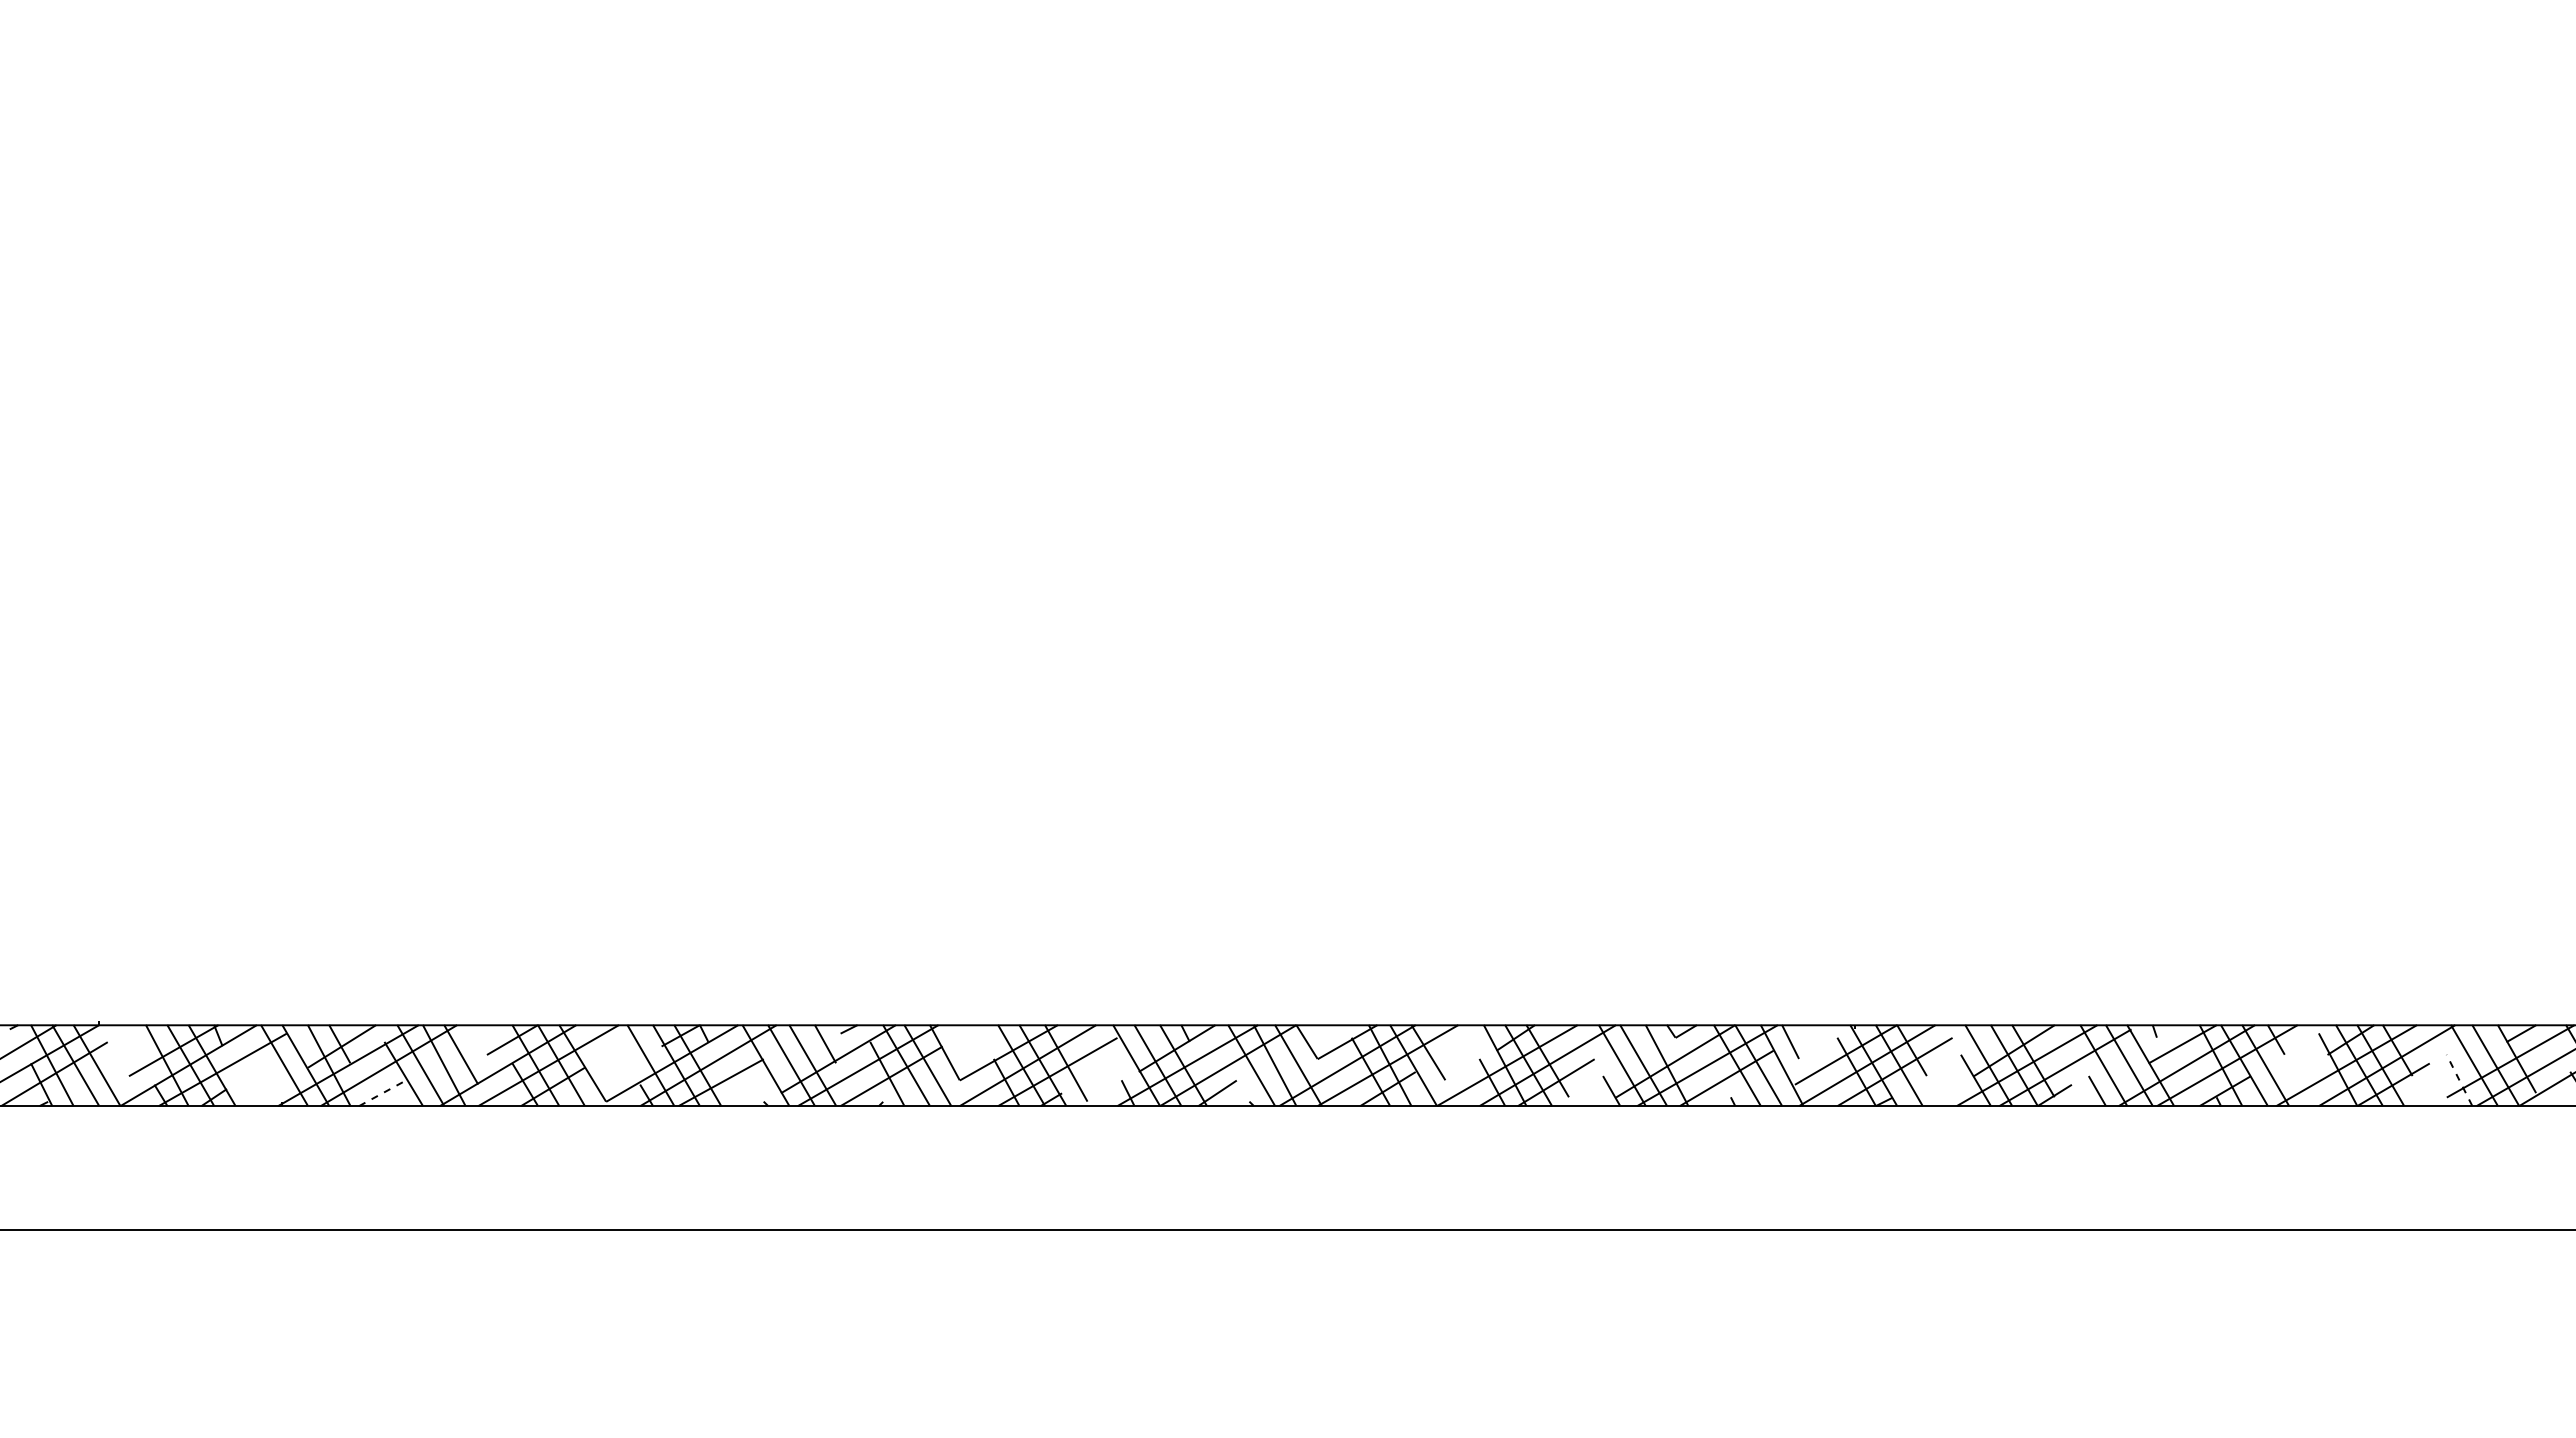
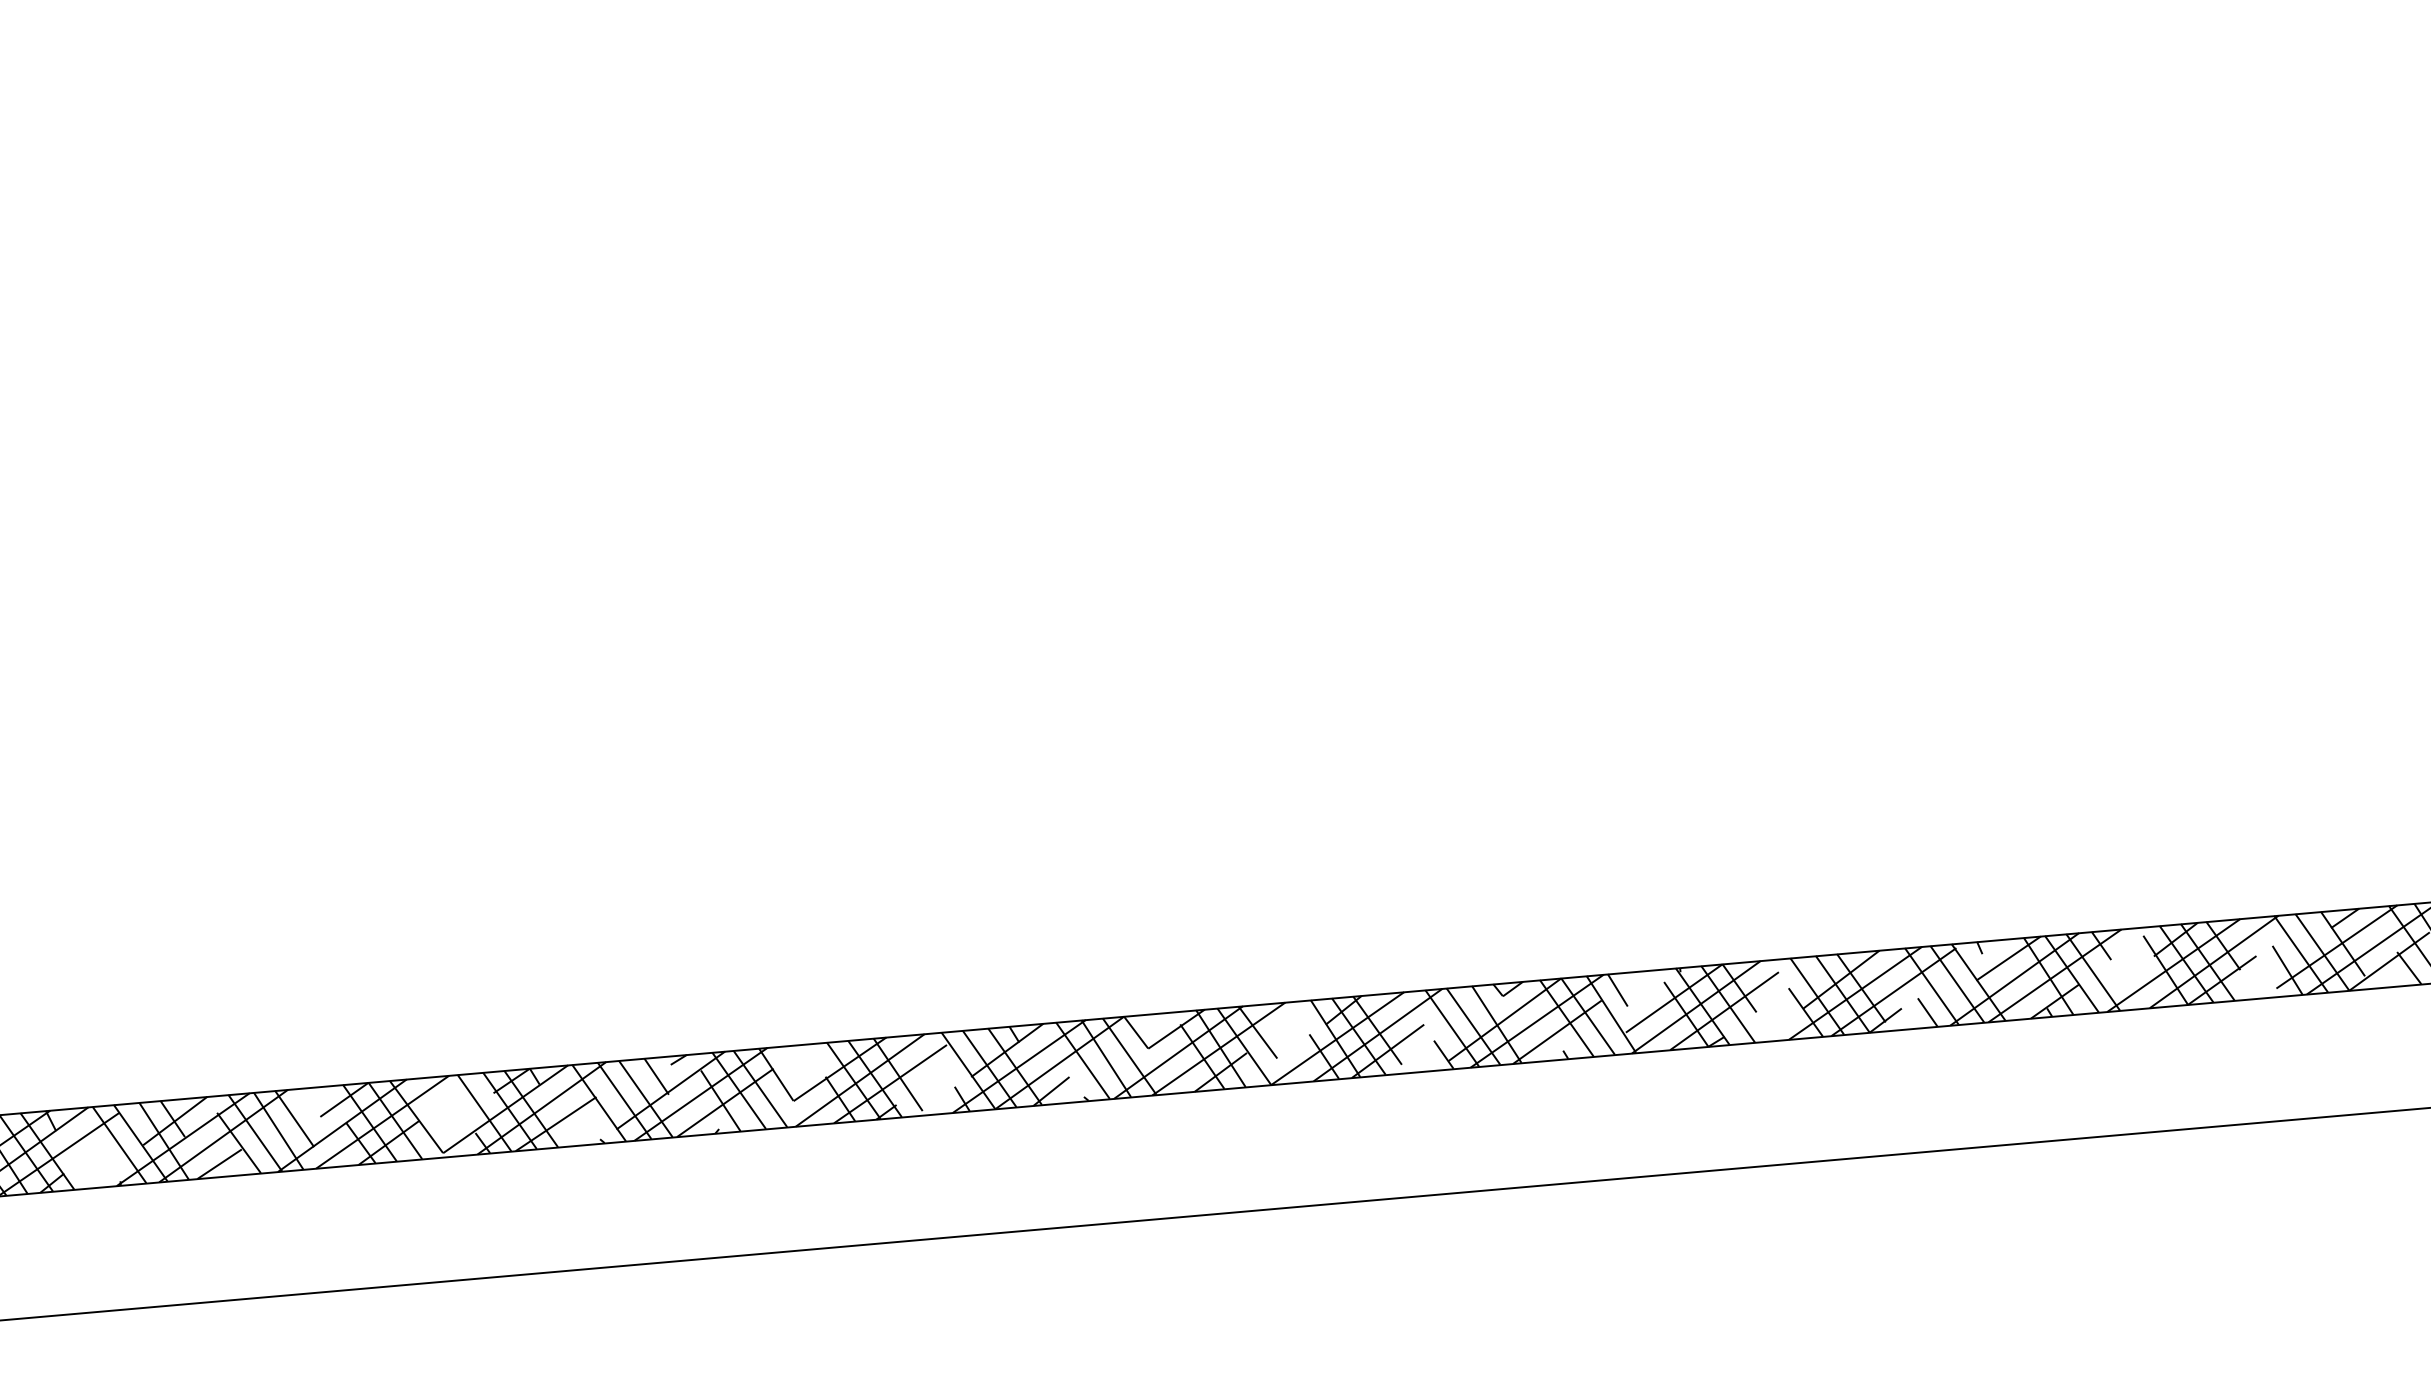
line: (2459, 1080) -> (2287, 970), dashed -> solid
line: (382, 1093) -> (219, 1164), dashed -> solid

